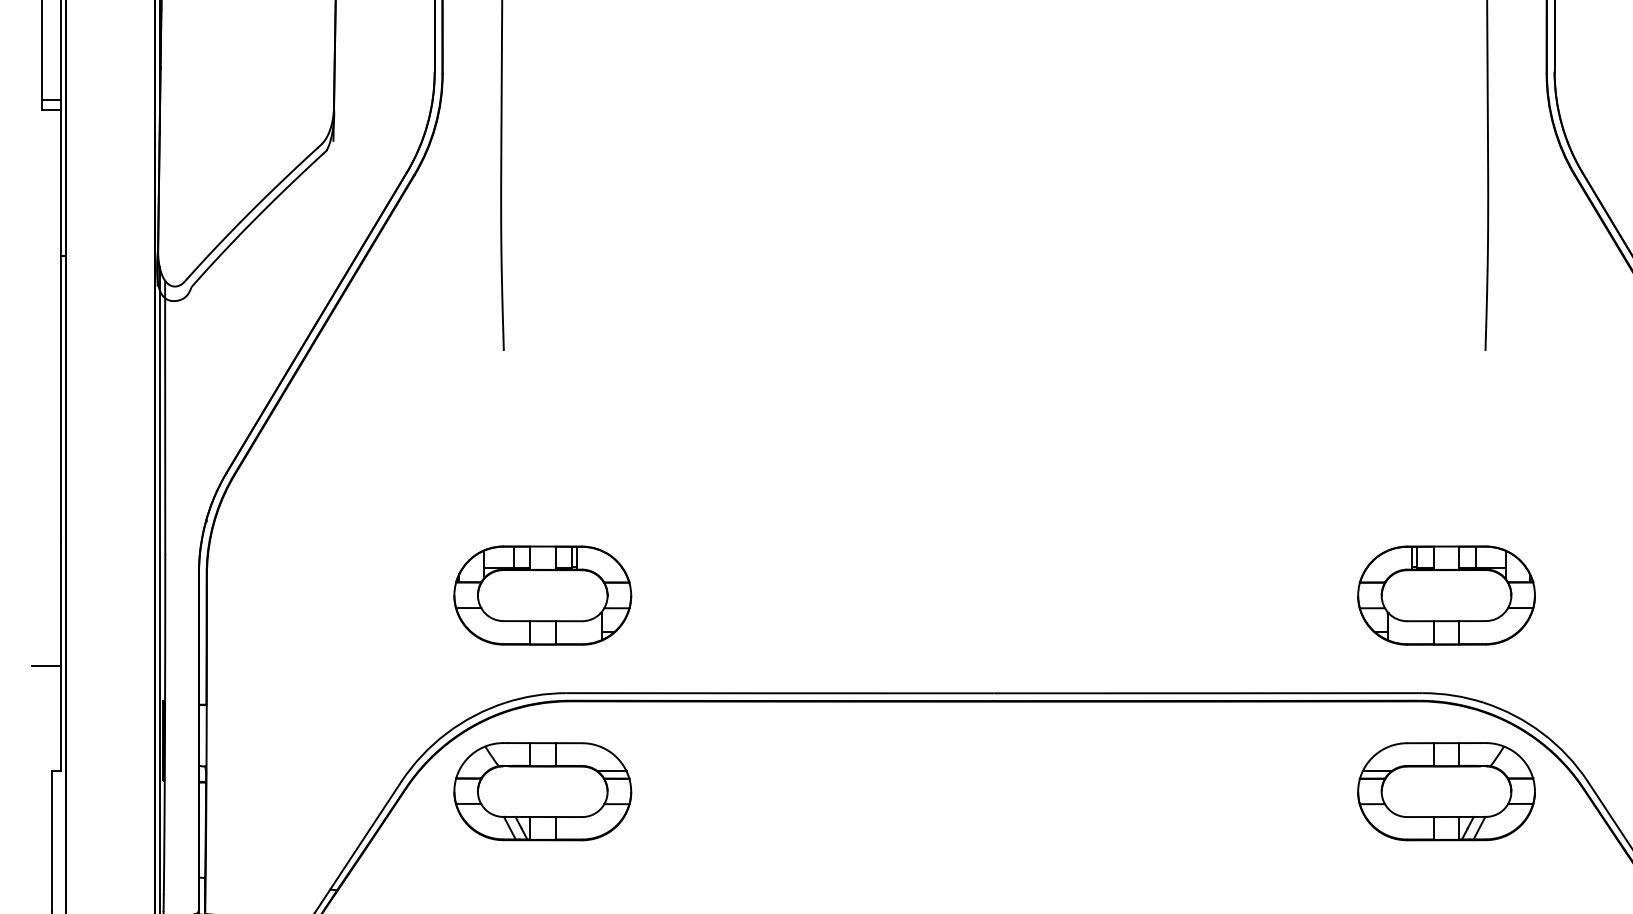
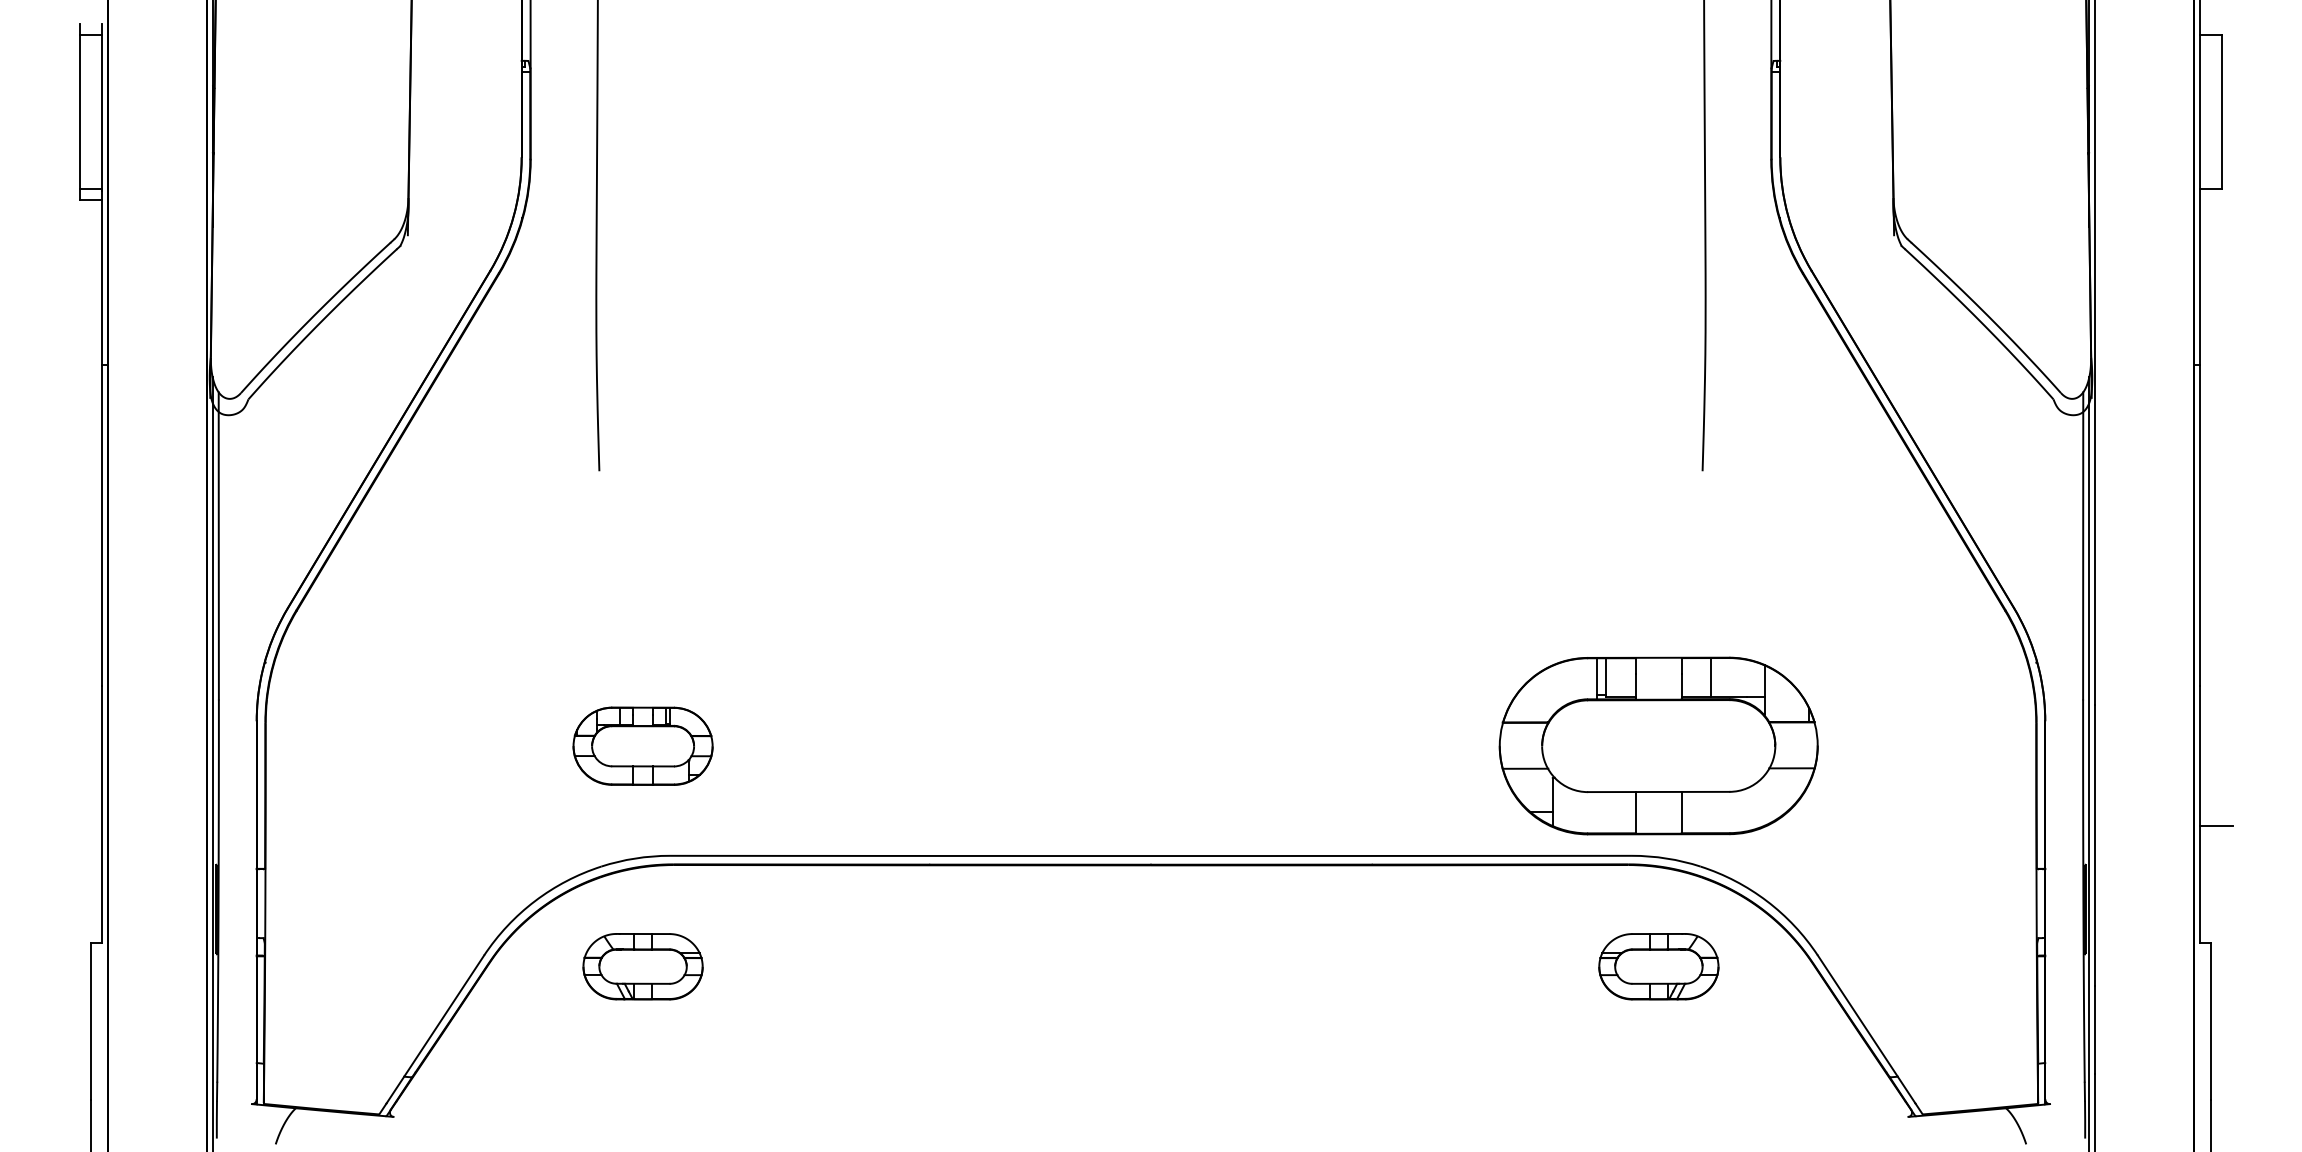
part: (542, 595) -> (642, 746), size x0.7
part: (1446, 595) -> (1658, 746), size x1.6
line: (46, 666) -> (85, 825), removed
part: (542, 791) -> (642, 966), size x0.6
part: (1446, 791) -> (1658, 966), size x0.6

